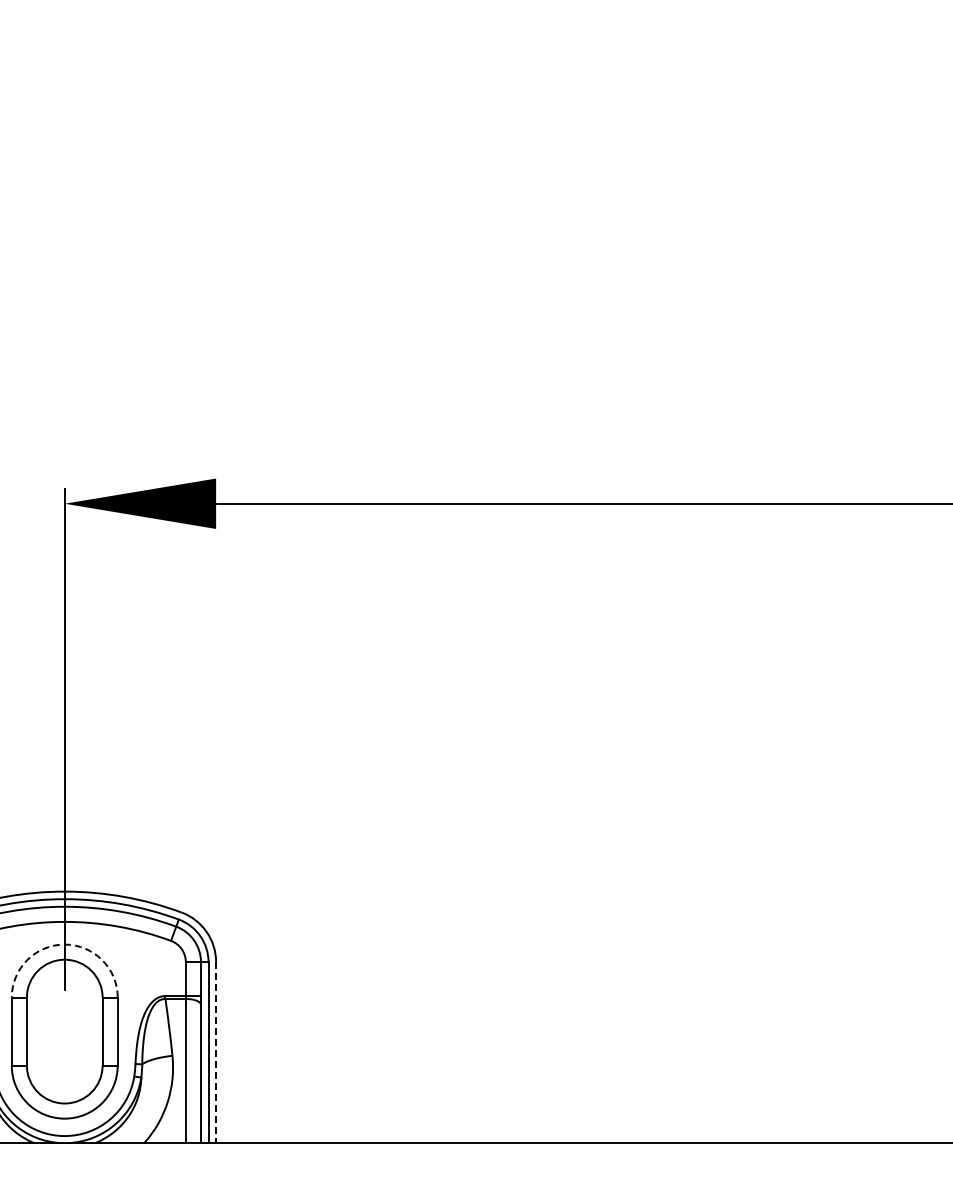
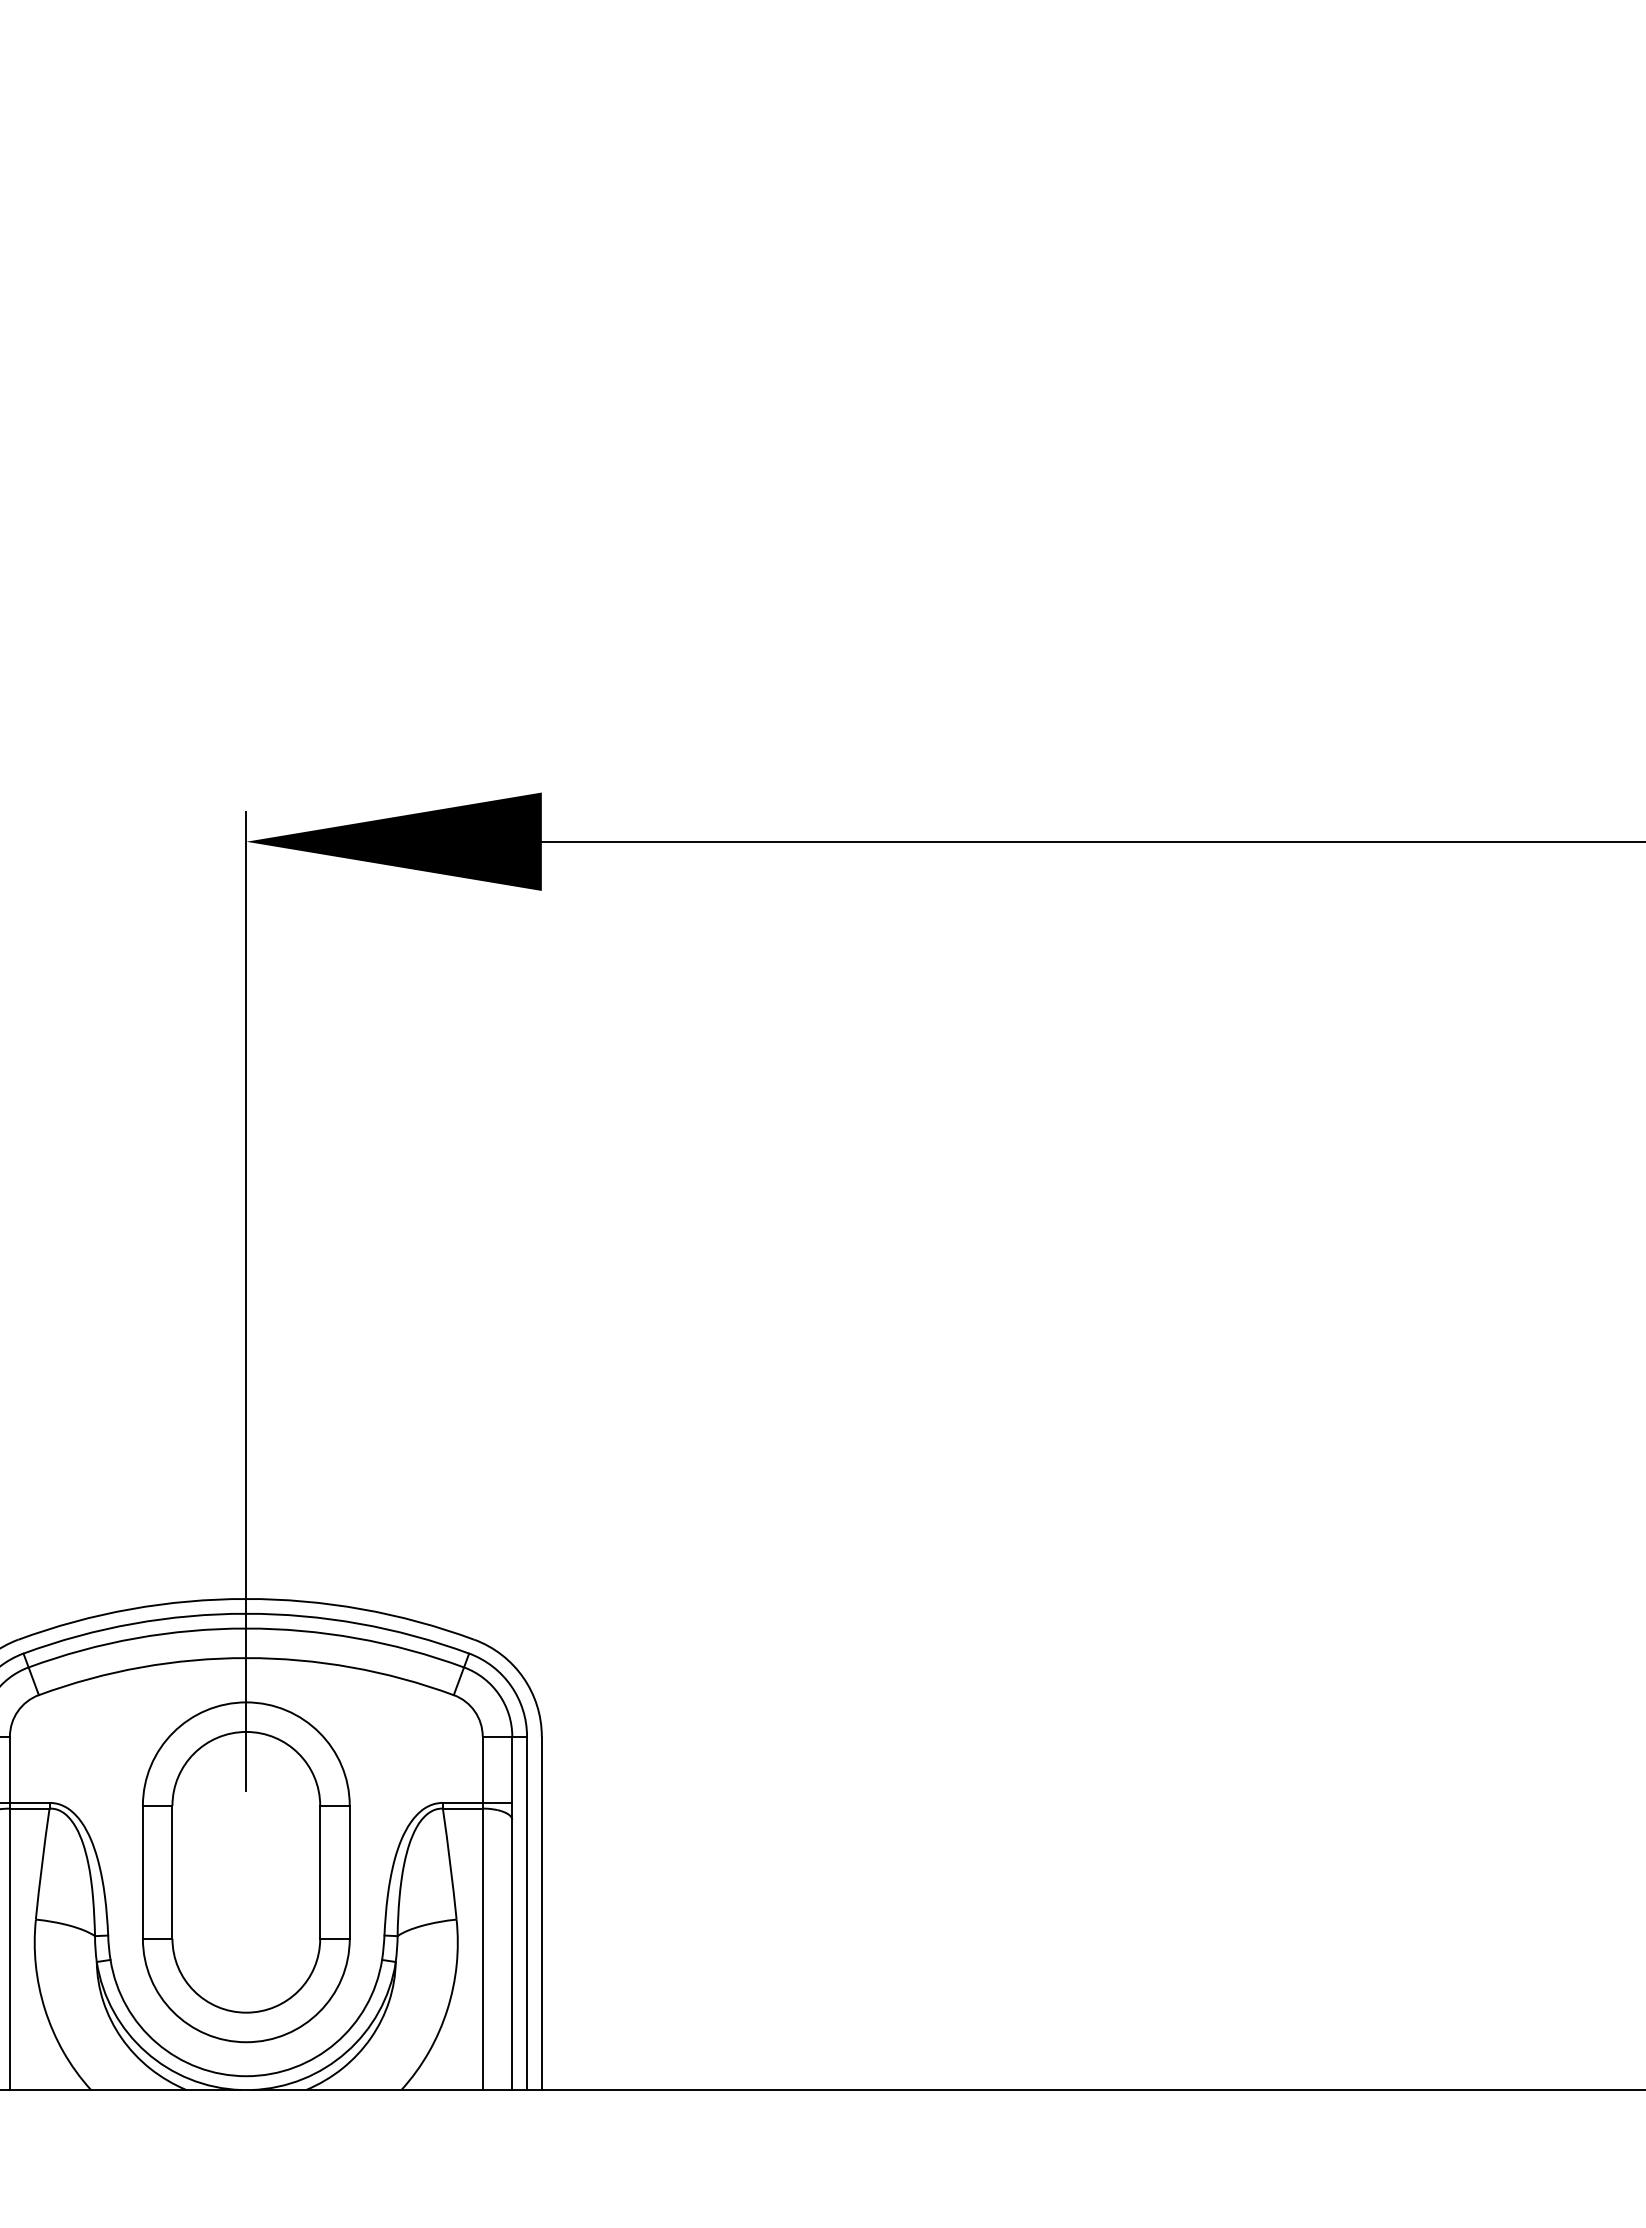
arc: (64, 944) -> (245, 1702), dashed -> solid
line: (216, 1053) -> (542, 1915), dashed -> solid

